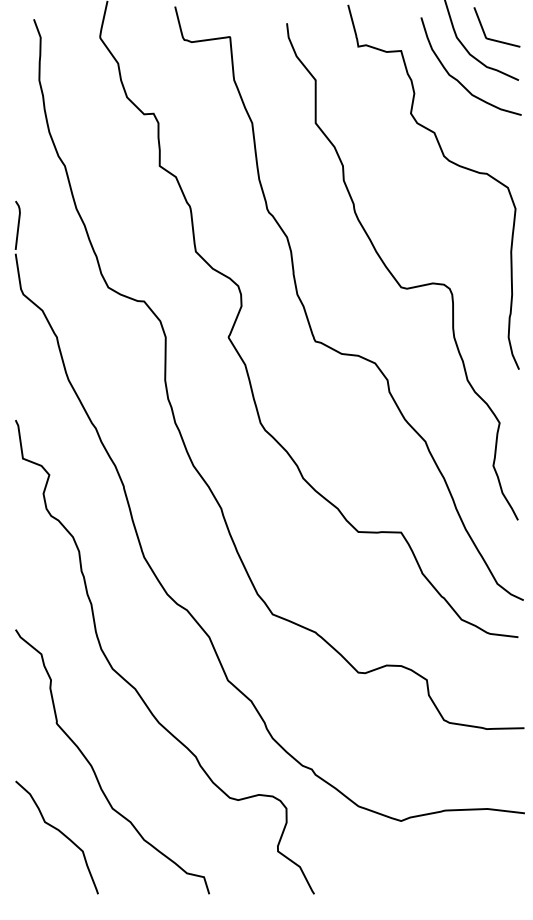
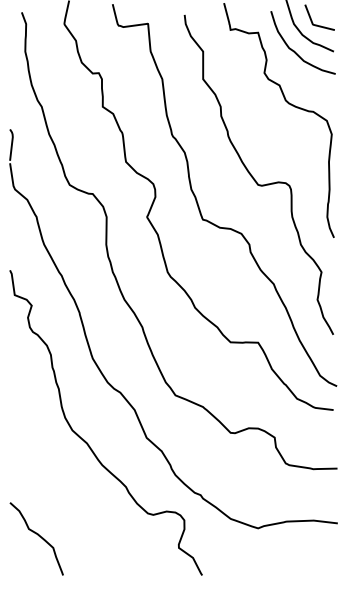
curve: (94, 766) -> (60, 493), removed

